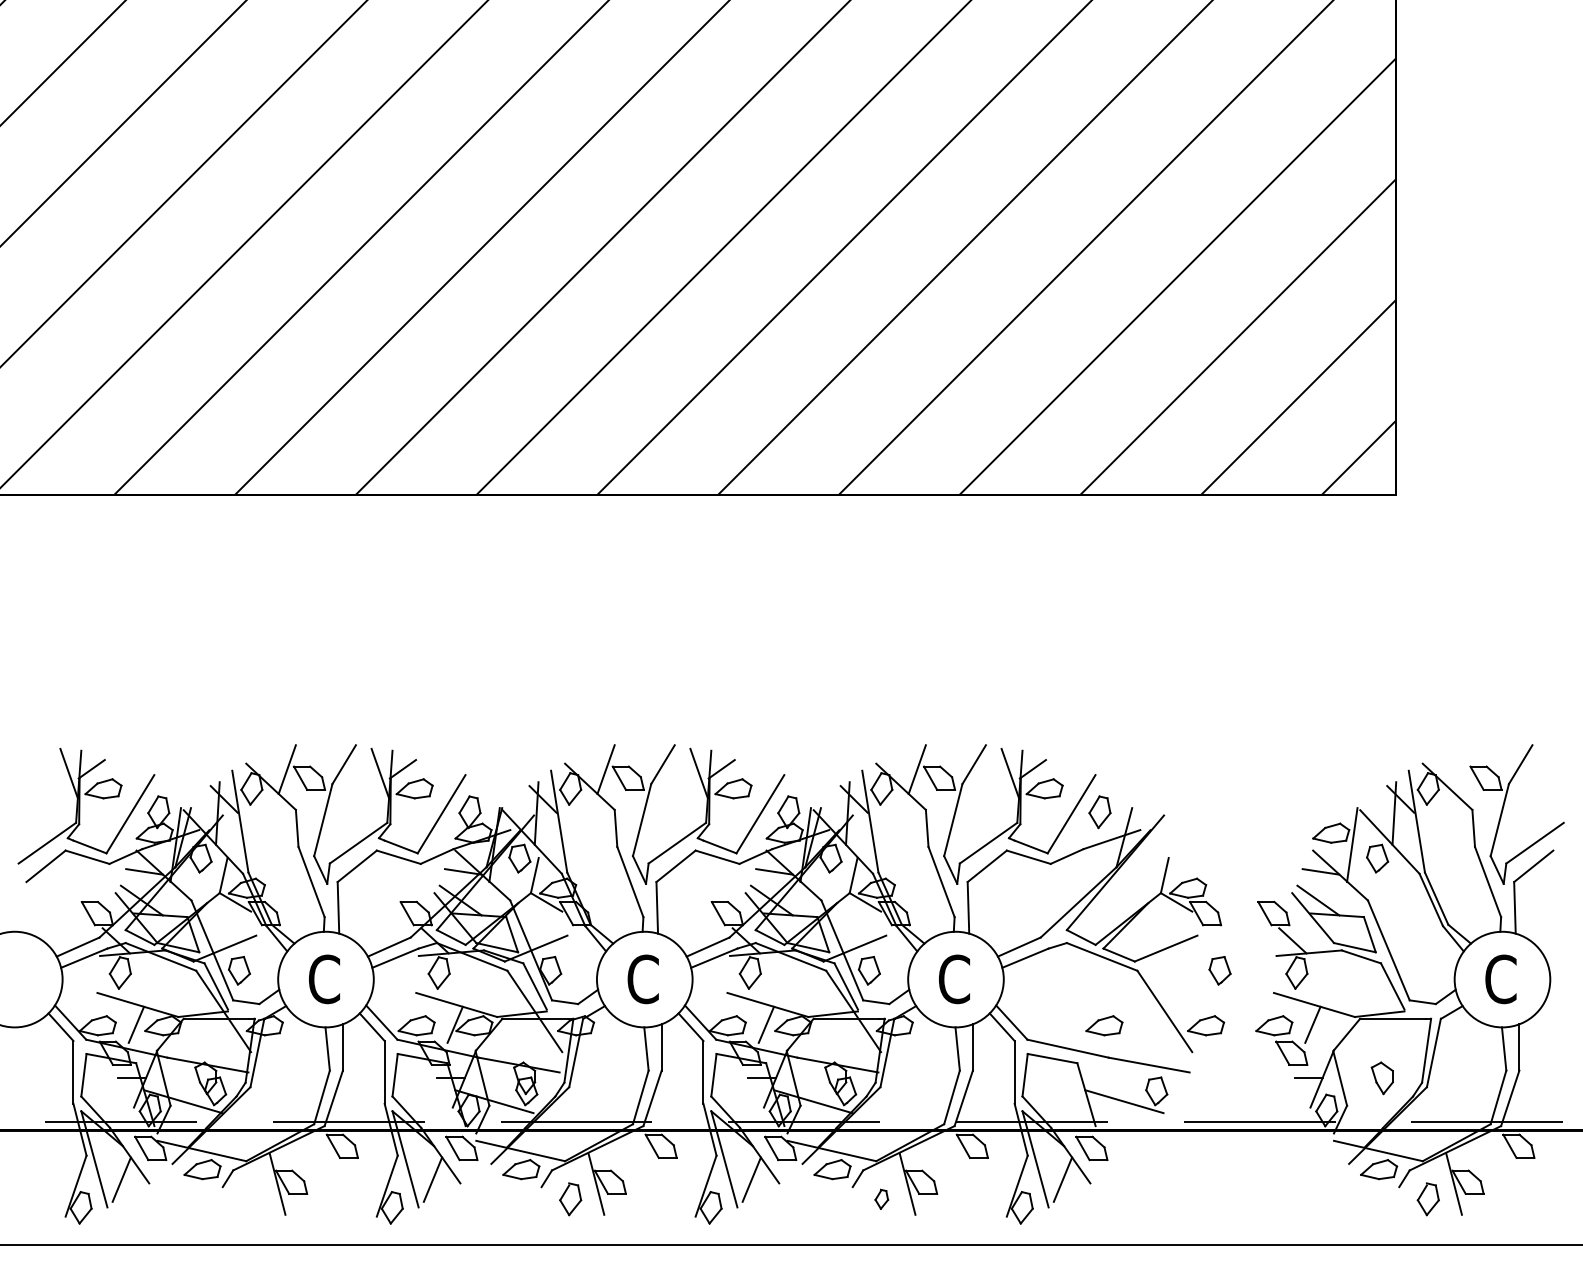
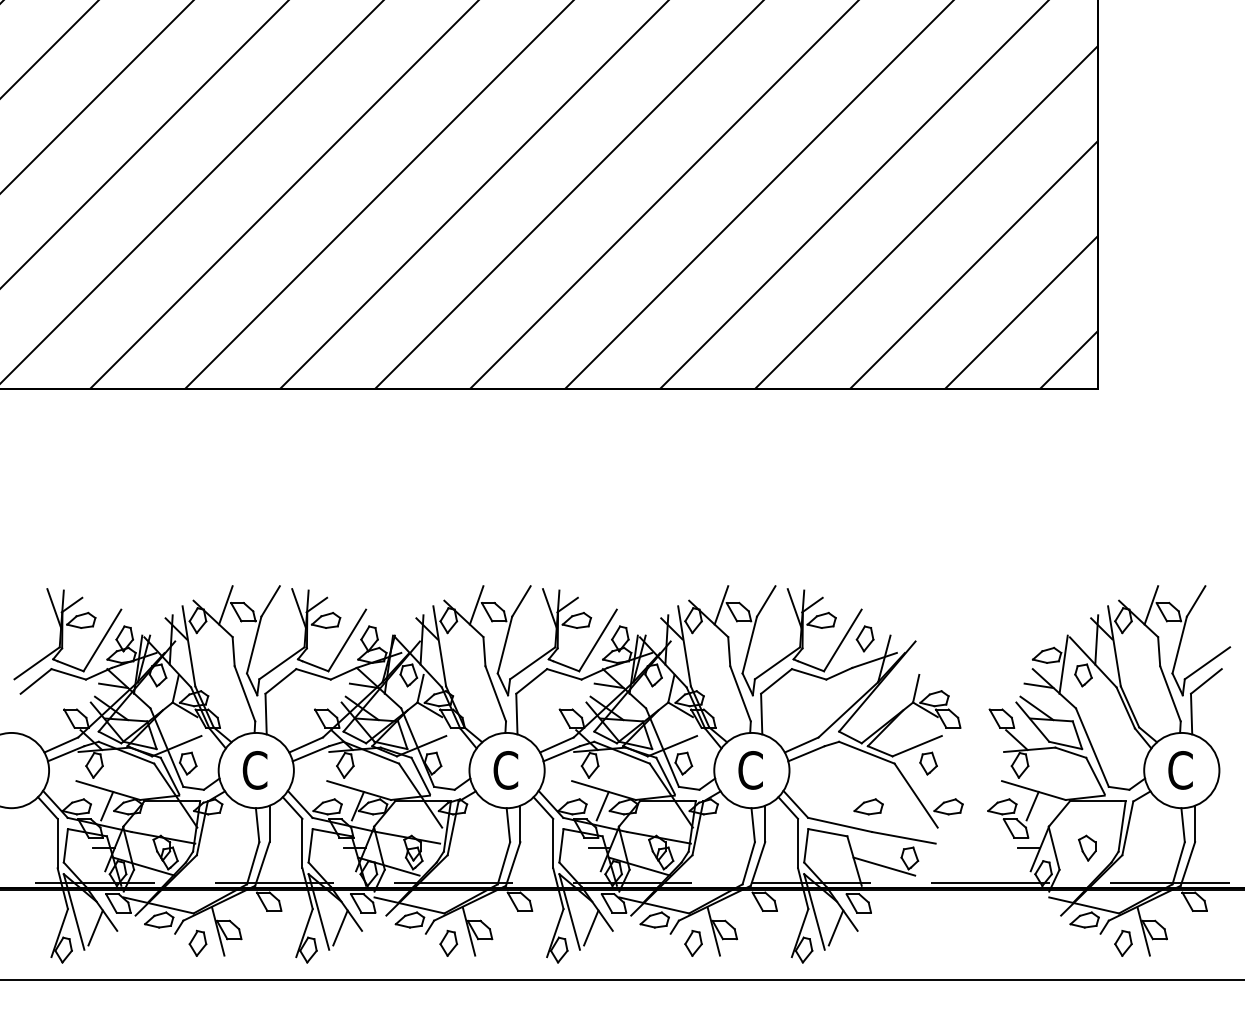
line: (1463, 769) -> (1151, 605), added
part: (1219, 970) -> (928, 763), moved
part: (251, 1198) -> (197, 942), added
part: (881, 1199) -> (693, 943), size x1.67

